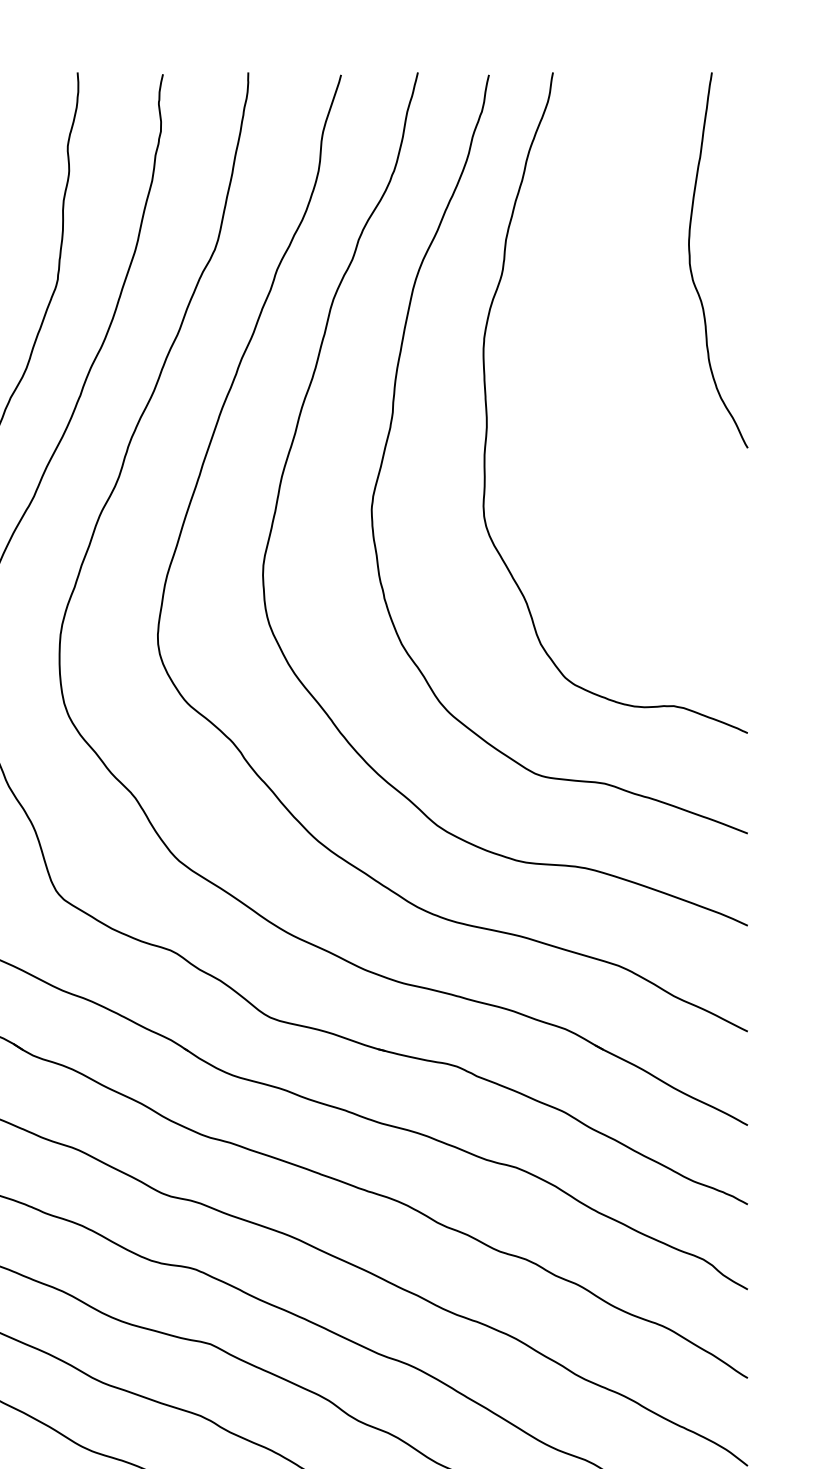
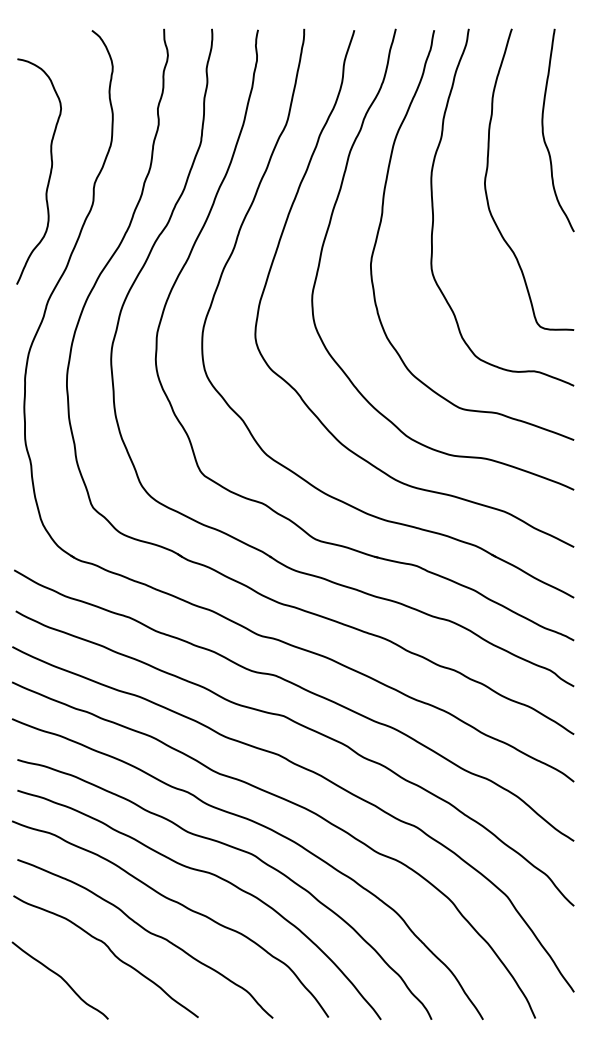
curve: (587, 340) -> (487, 173), added

